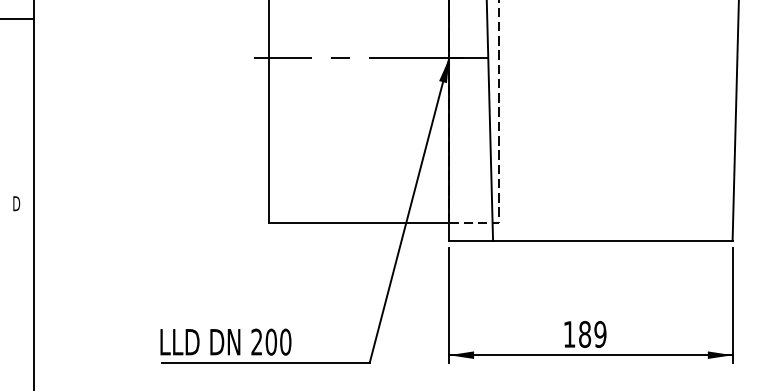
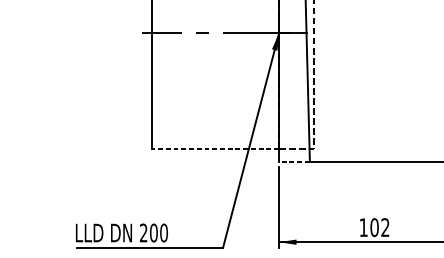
line: (358, 223) -> (215, 149), solid -> dashed
line: (471, 240) -> (294, 161), solid -> dashed
text: (592, 334) -> (379, 227), 189 -> 102

